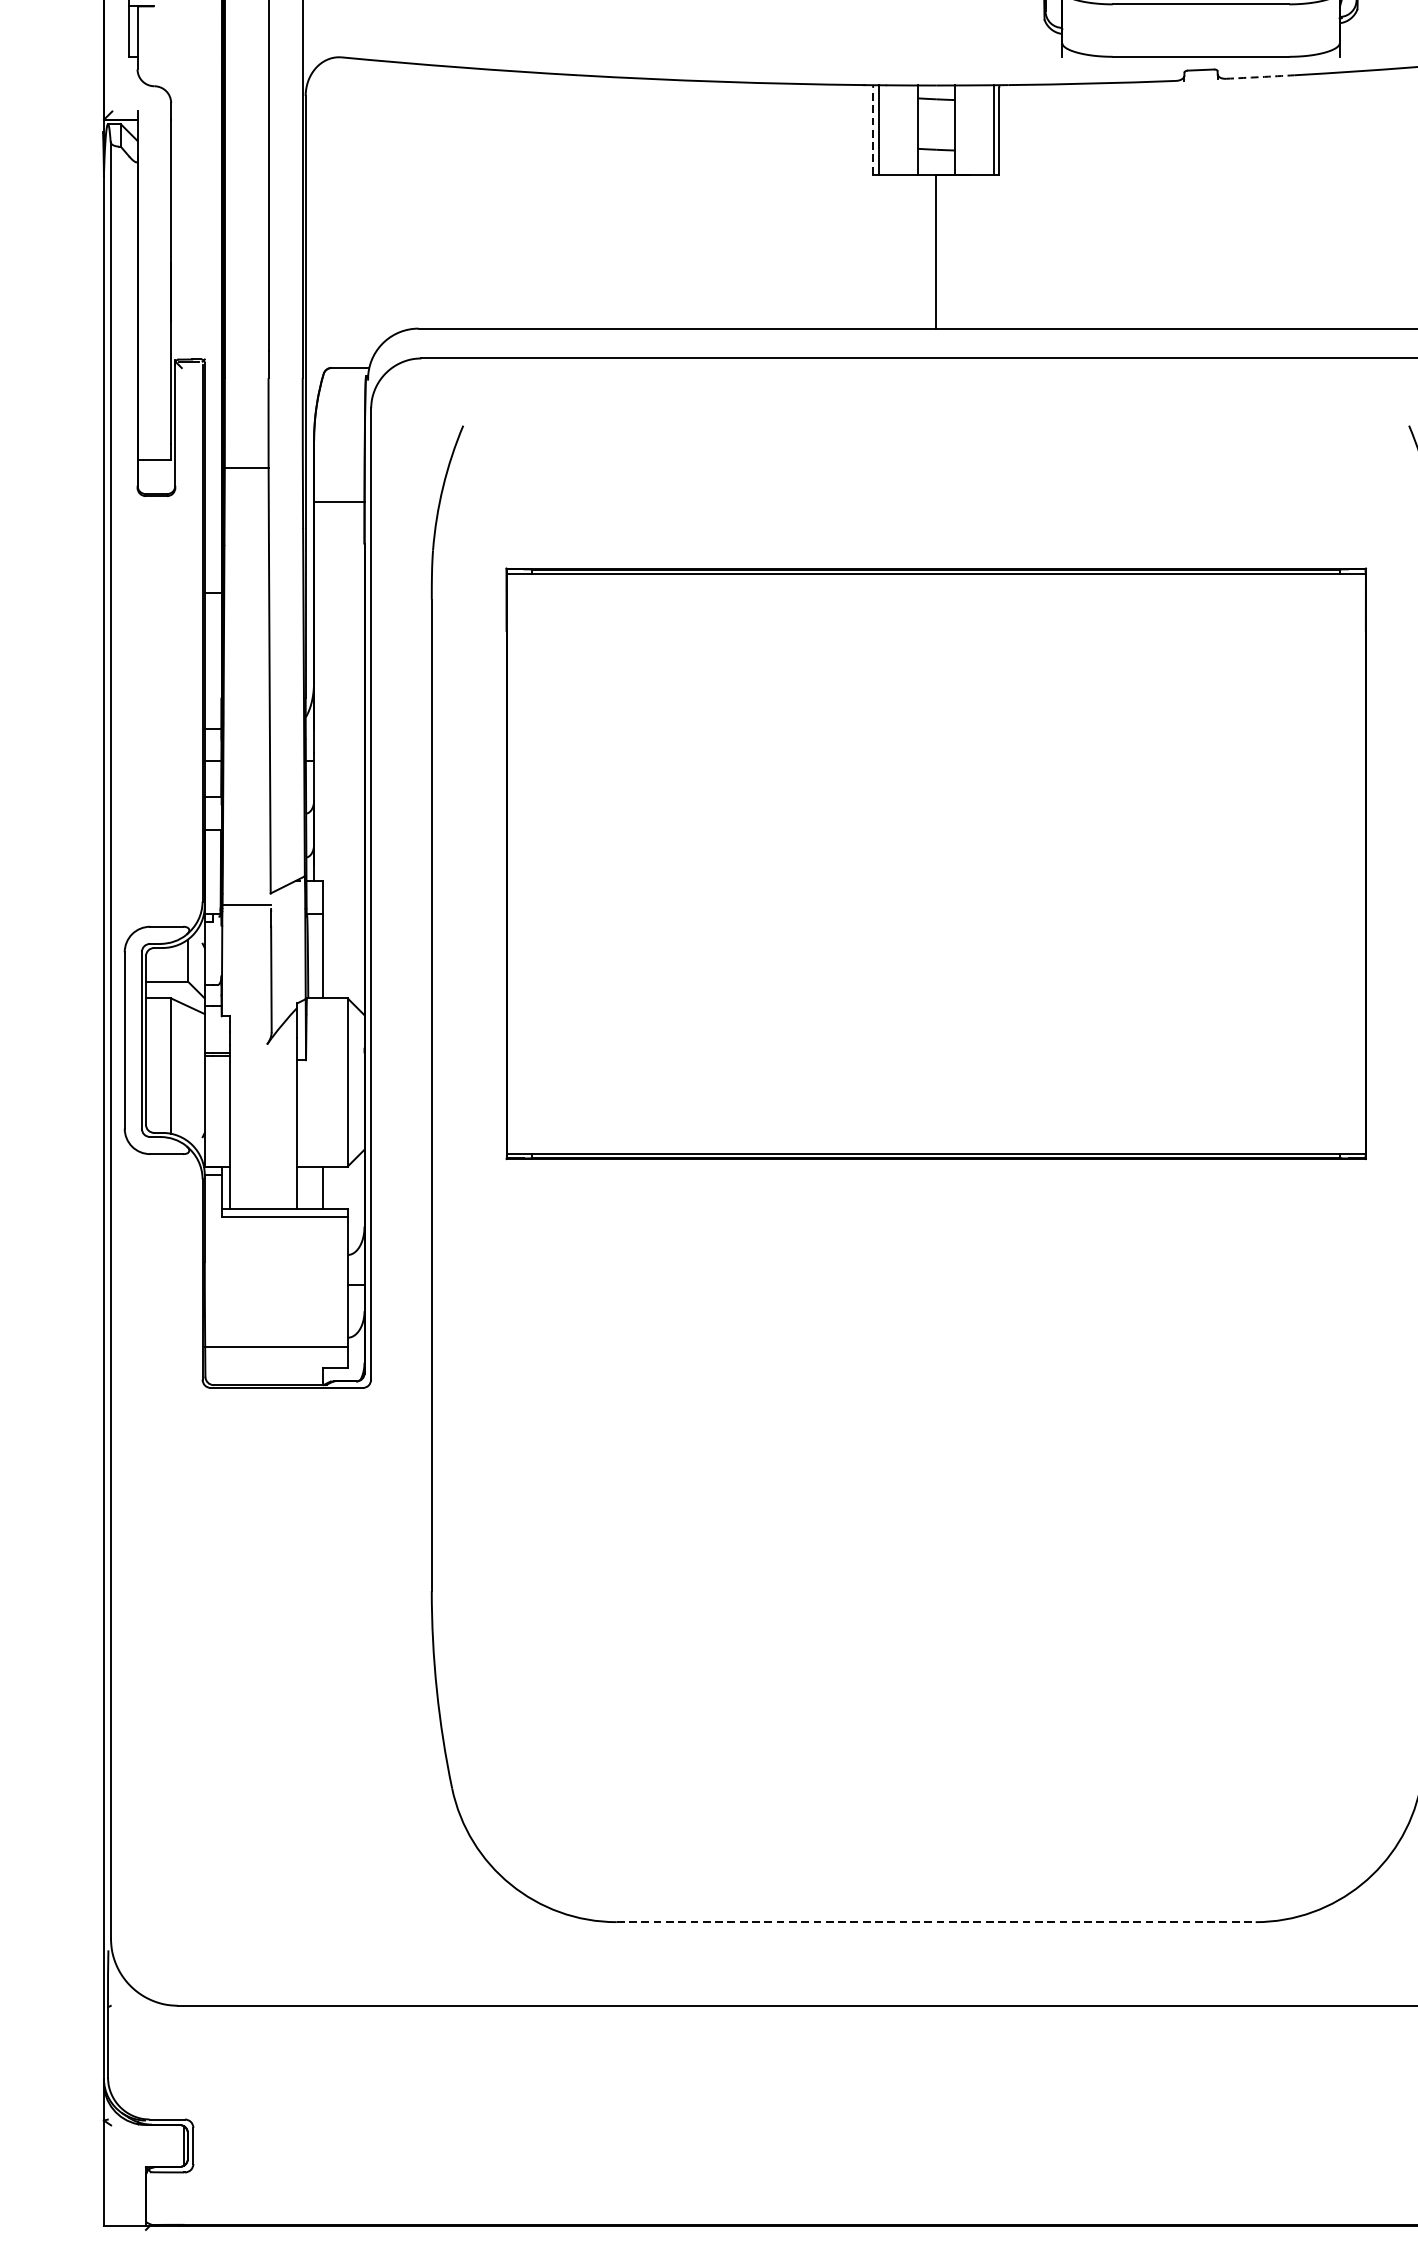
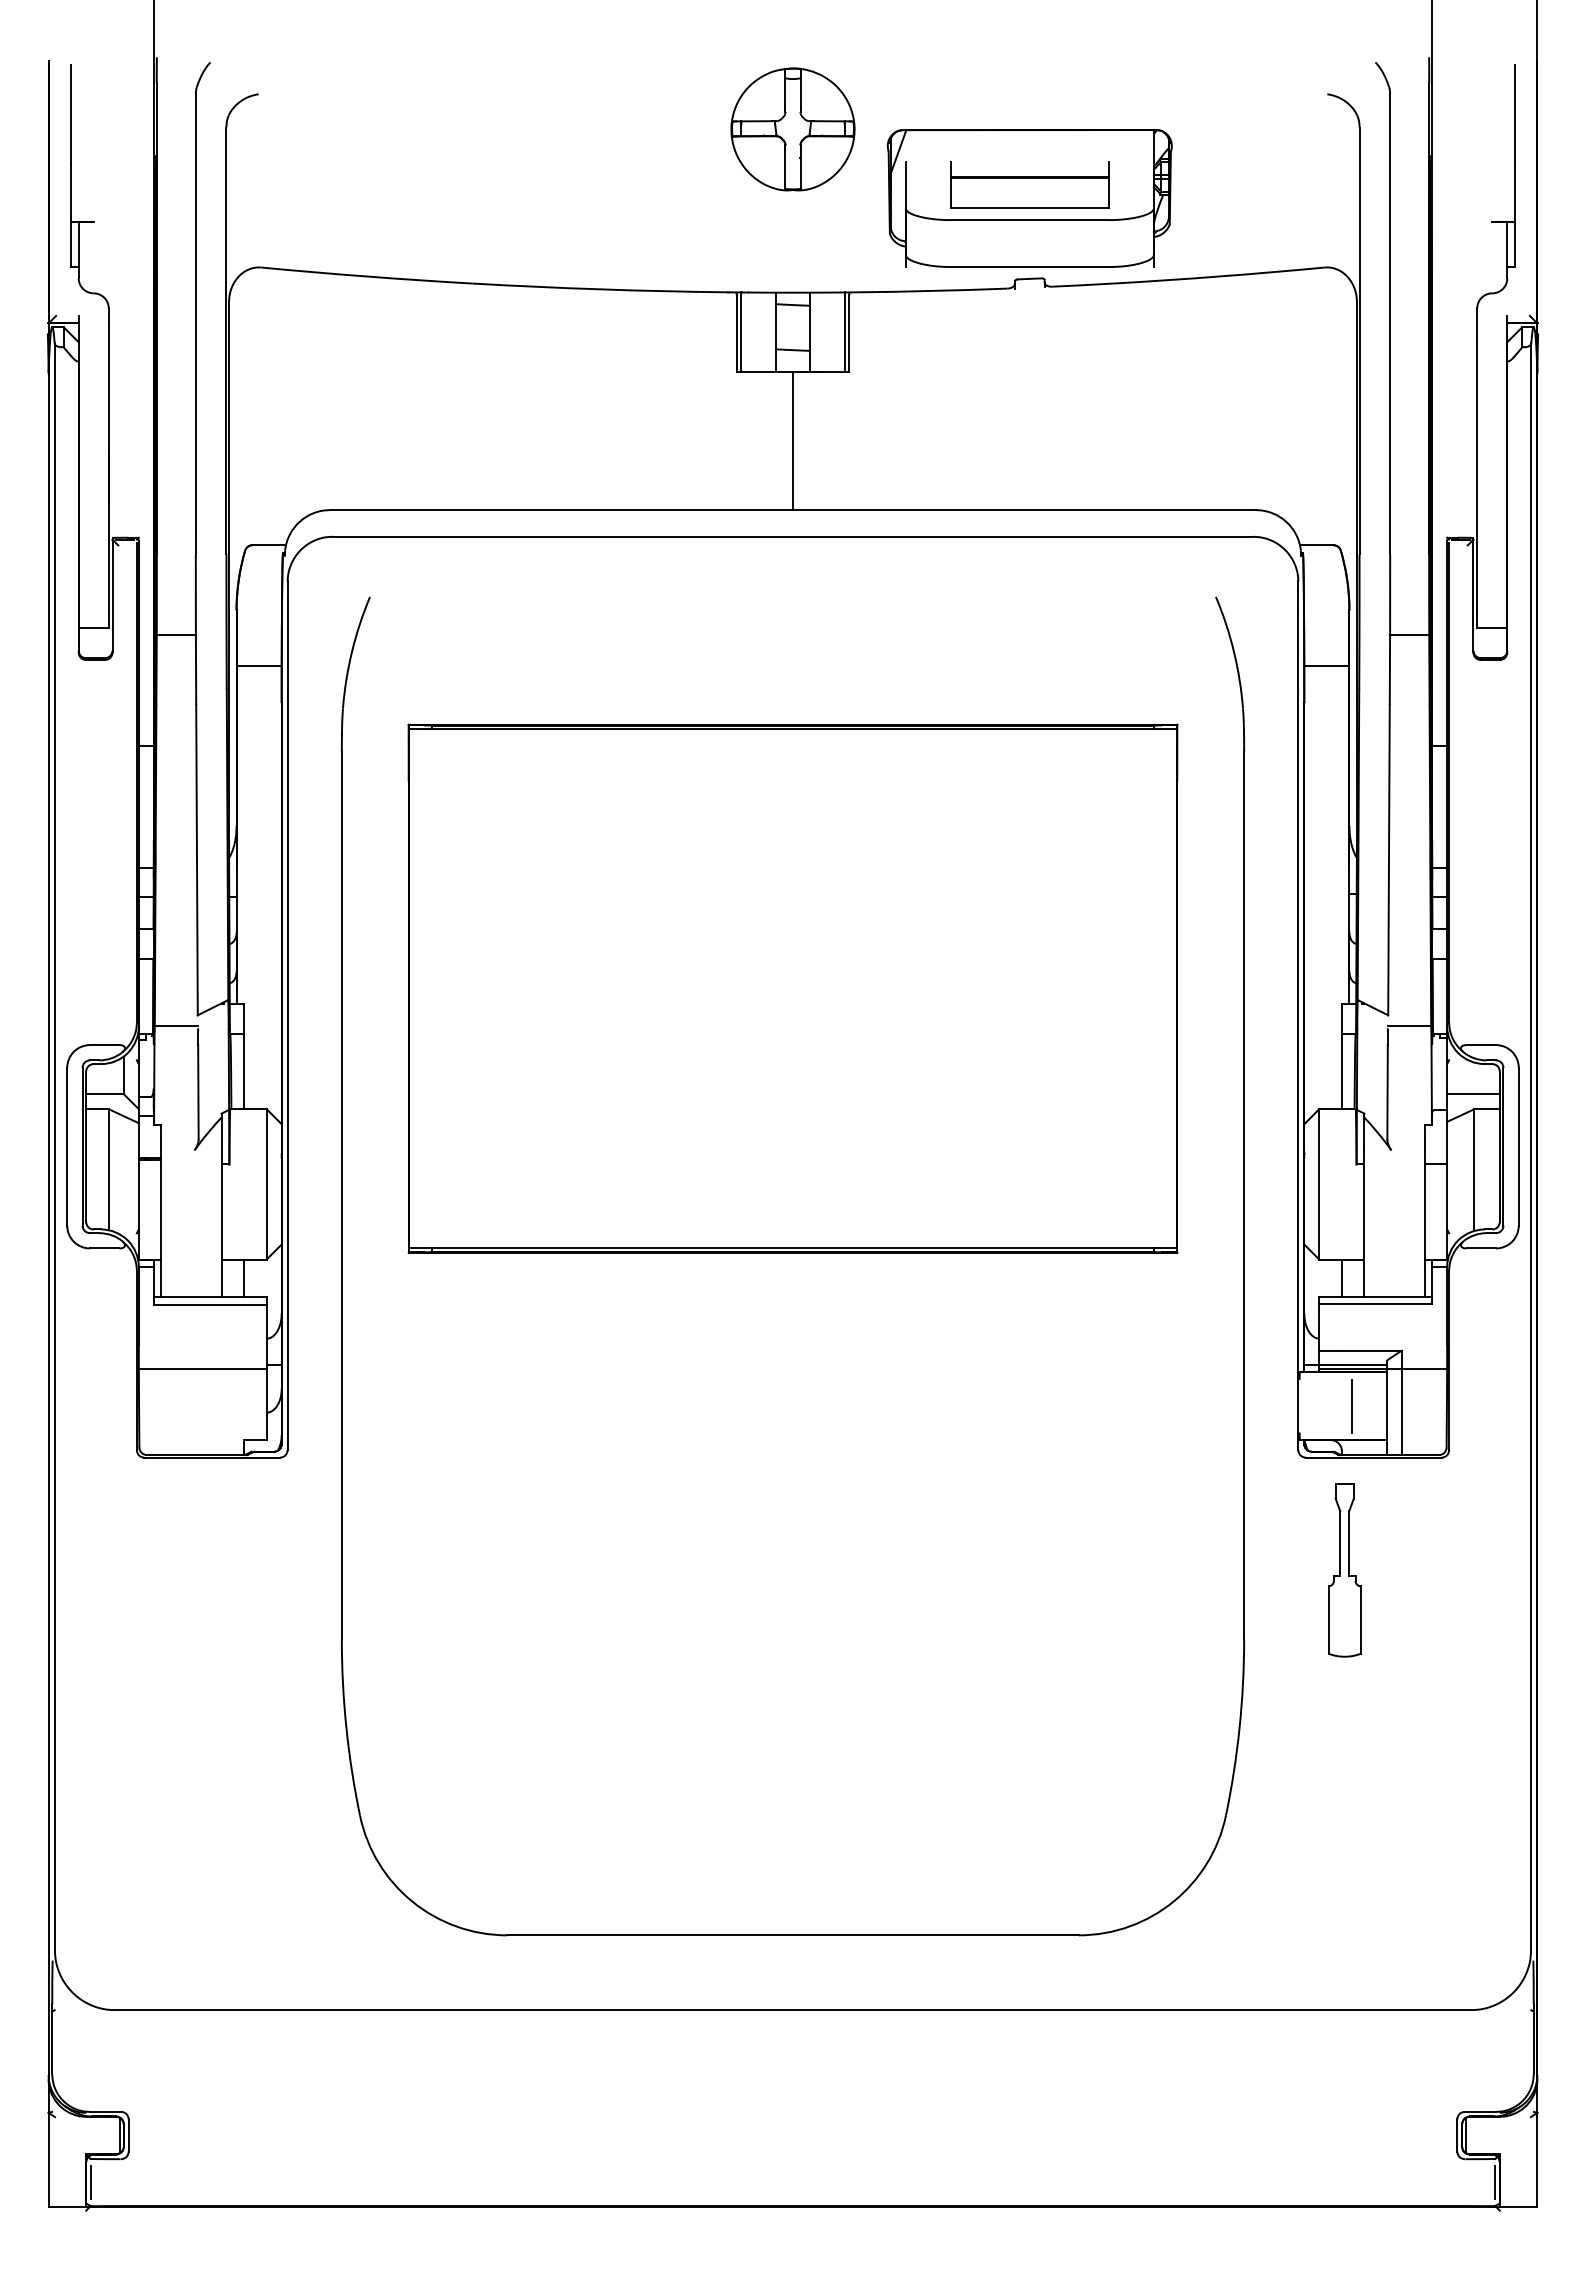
arc: (1259, 77) -> (1082, 285), dashed -> solid
line: (873, 131) -> (736, 333), dashed -> solid
line: (275, 1346) -> (202, 1368), moved
line: (936, 1922) -> (793, 1935), dashed -> solid
line: (150, 2198) -> (90, 2182), added

